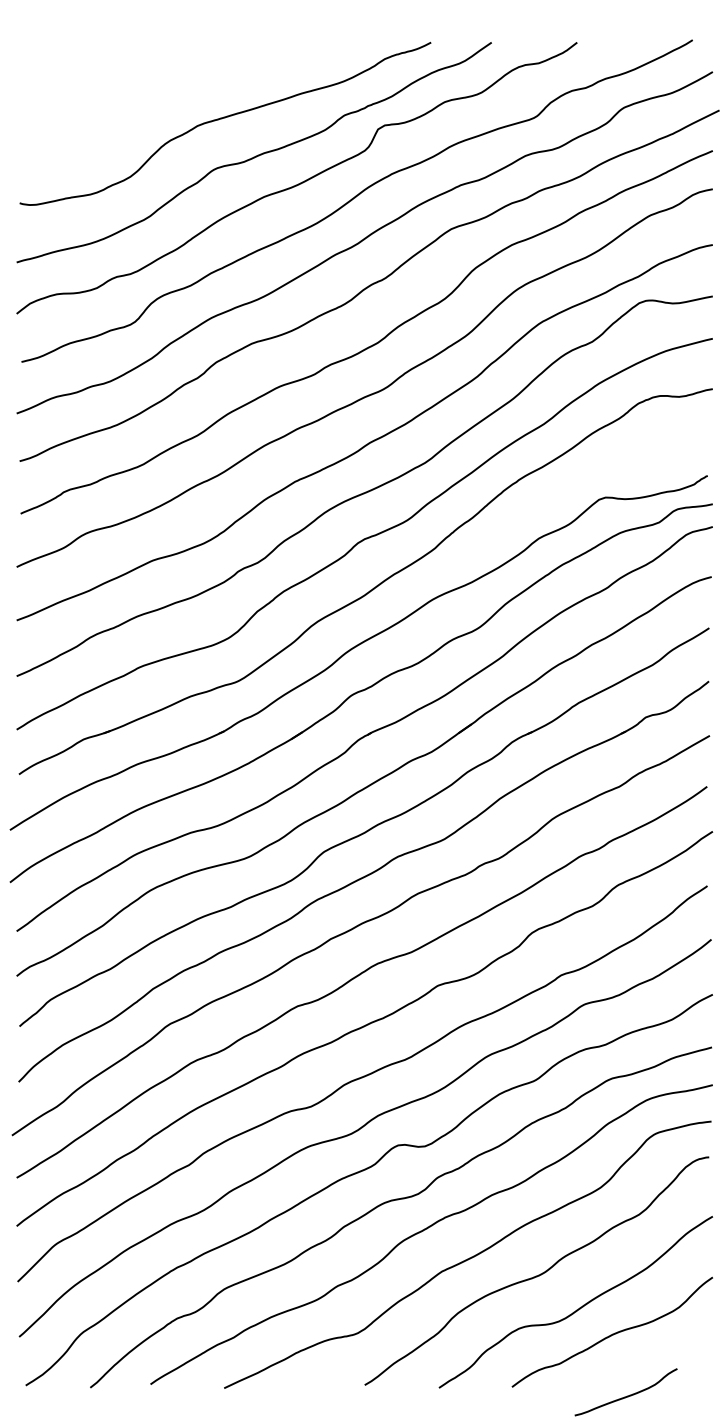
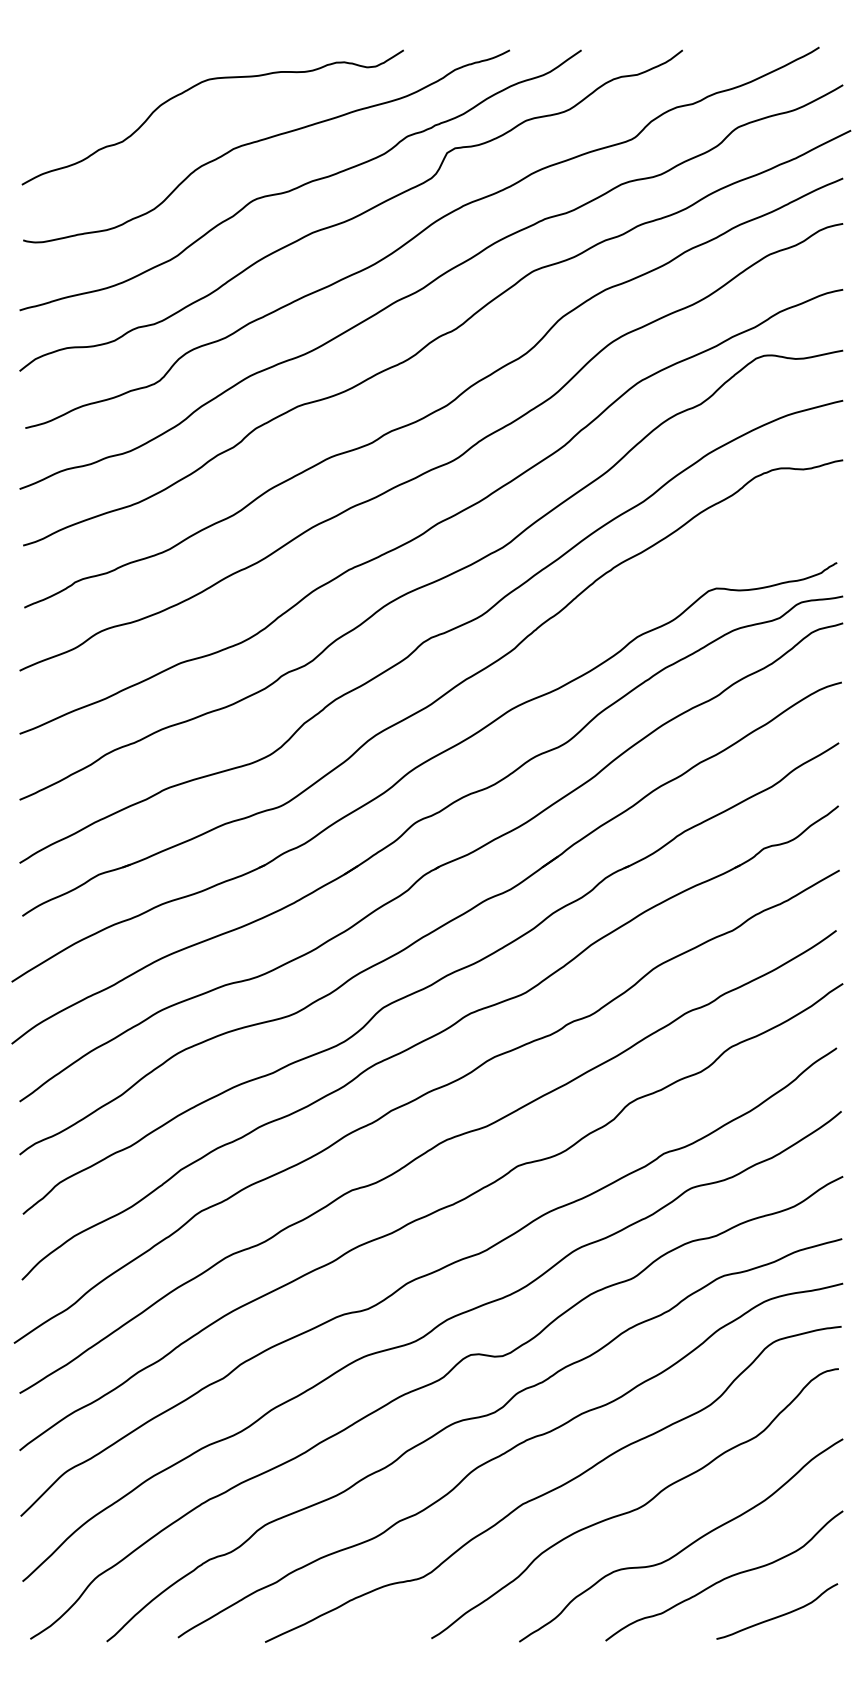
curve: (162, 75) -> (192, 89), added
curve: (627, 1395) -> (778, 1615), moved

